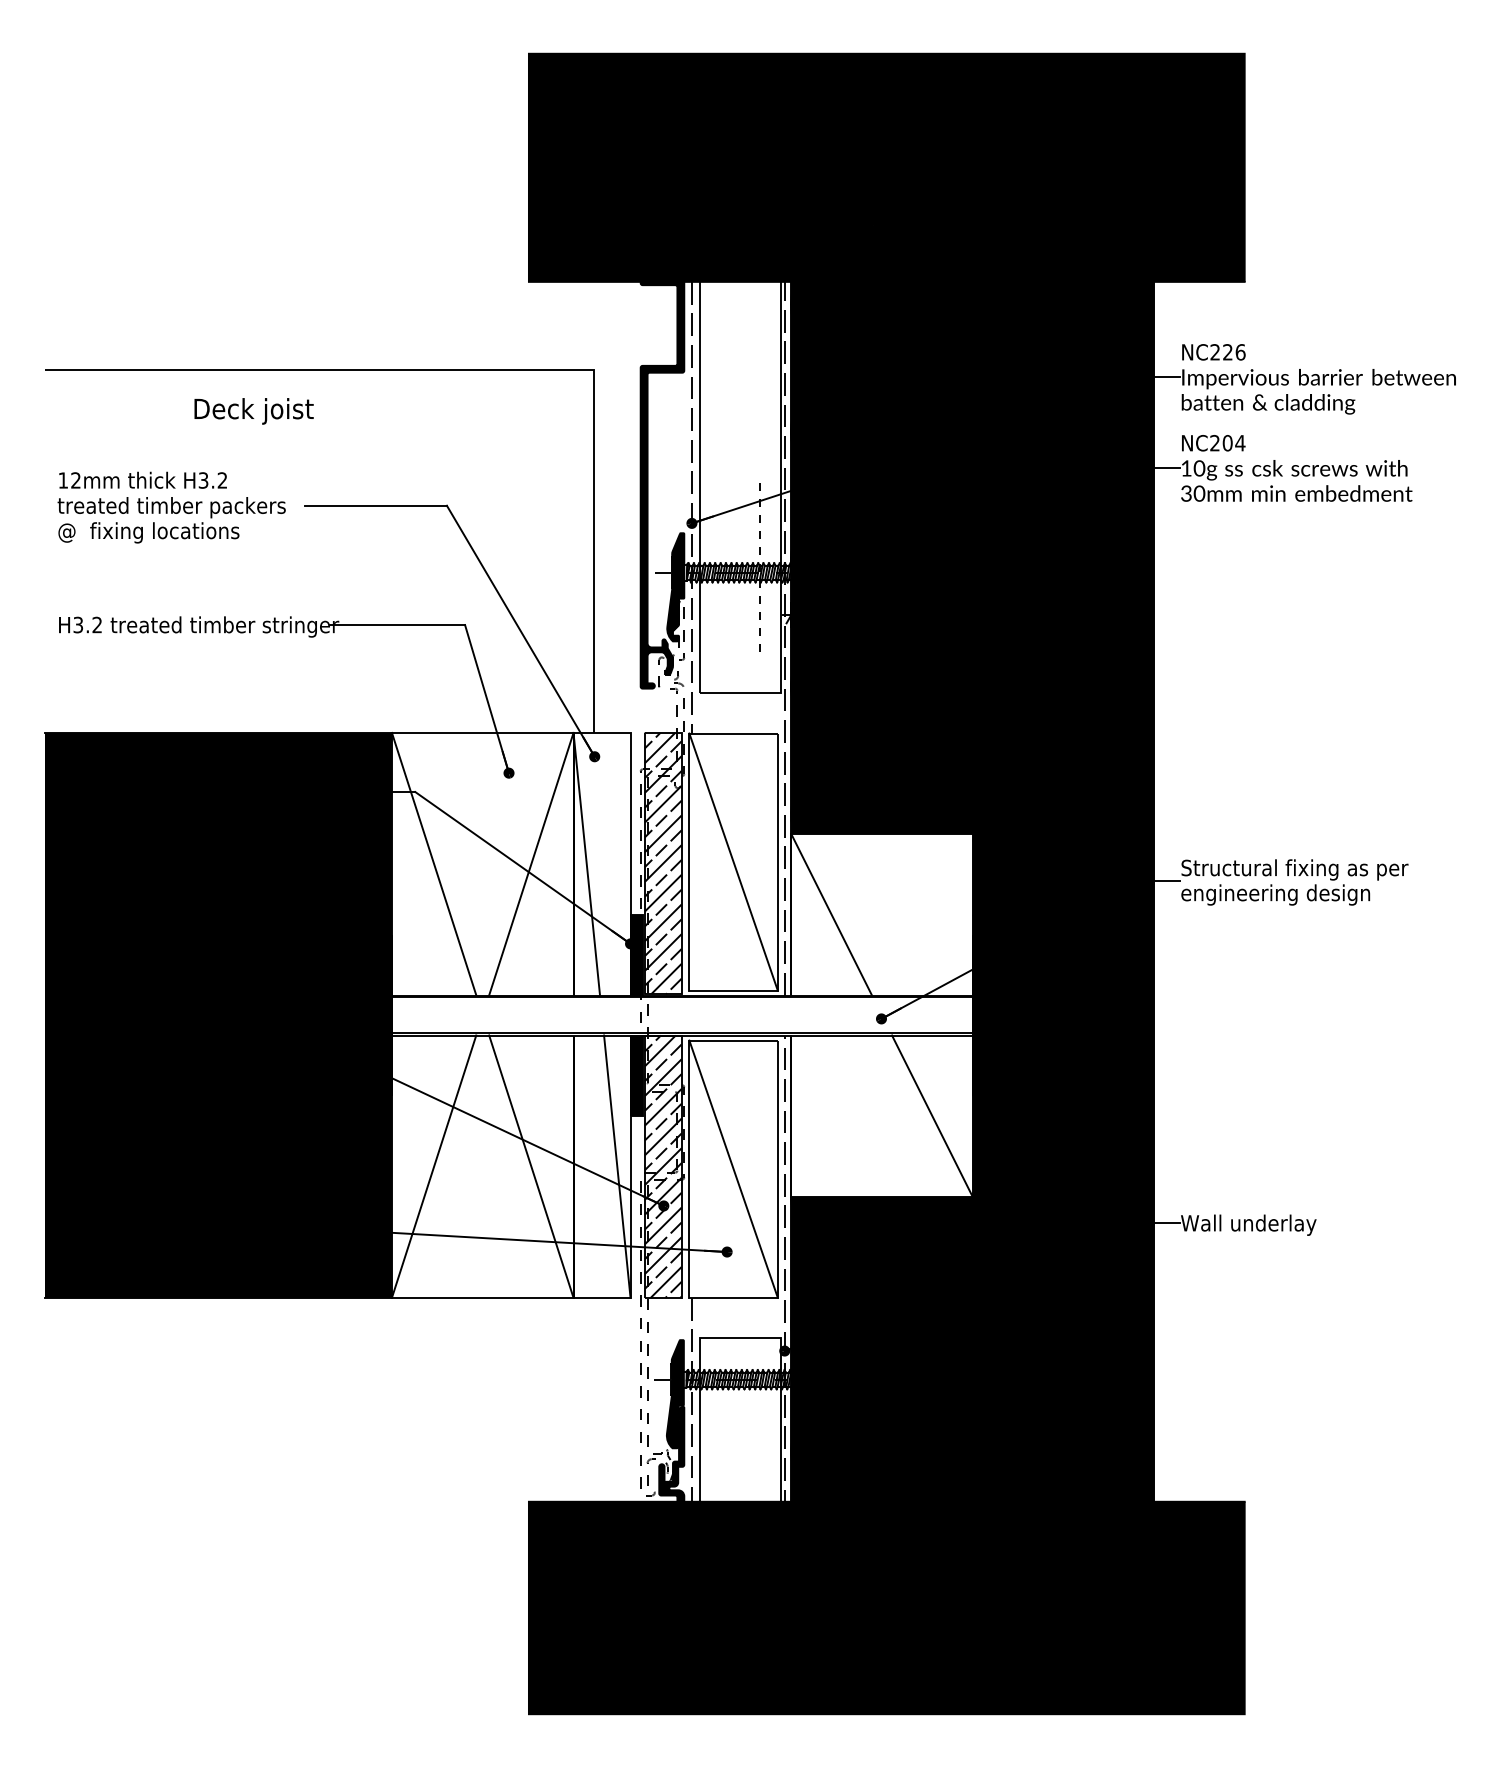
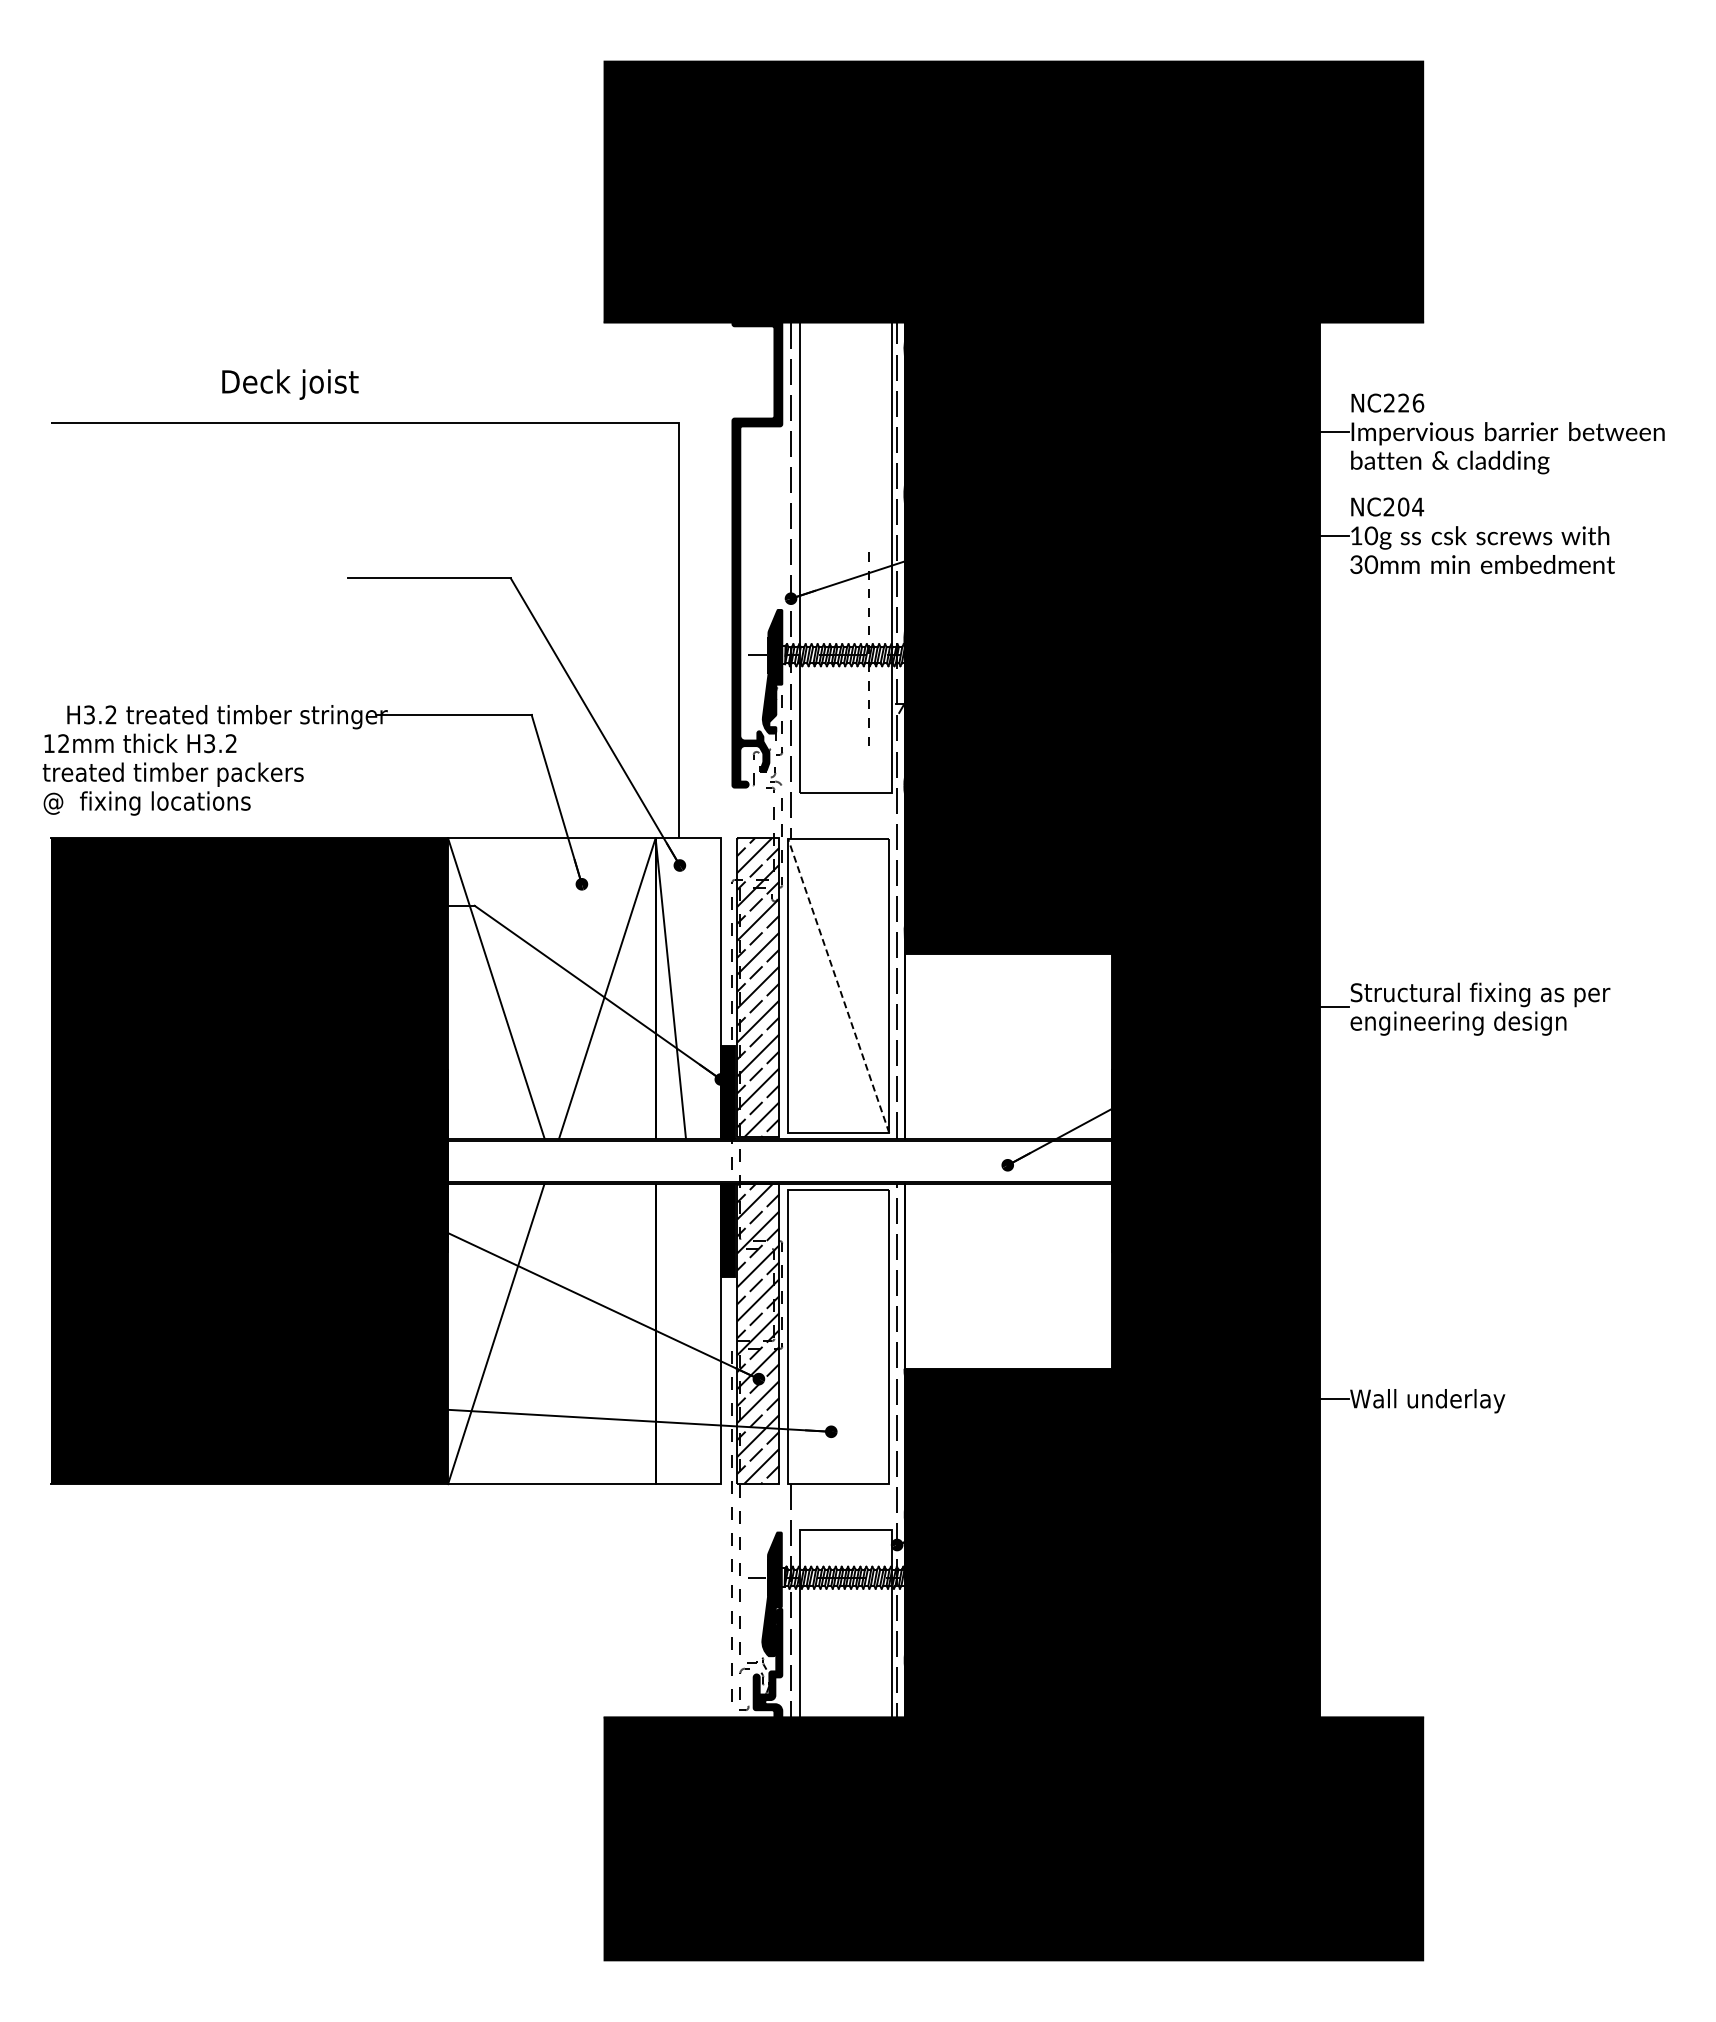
text: (254, 411) -> (290, 384), moved
text: (171, 507) -> (172, 774), moved
line: (733, 861) -> (838, 985), solid -> dashed
line: (831, 914) -> (950, 1045), removed
line: (931, 1116) -> (1065, 1276), removed
line: (531, 1166) -> (607, 1334), removed
line: (617, 1166) -> (705, 1334), removed
line: (733, 1169) -> (838, 1337), removed

